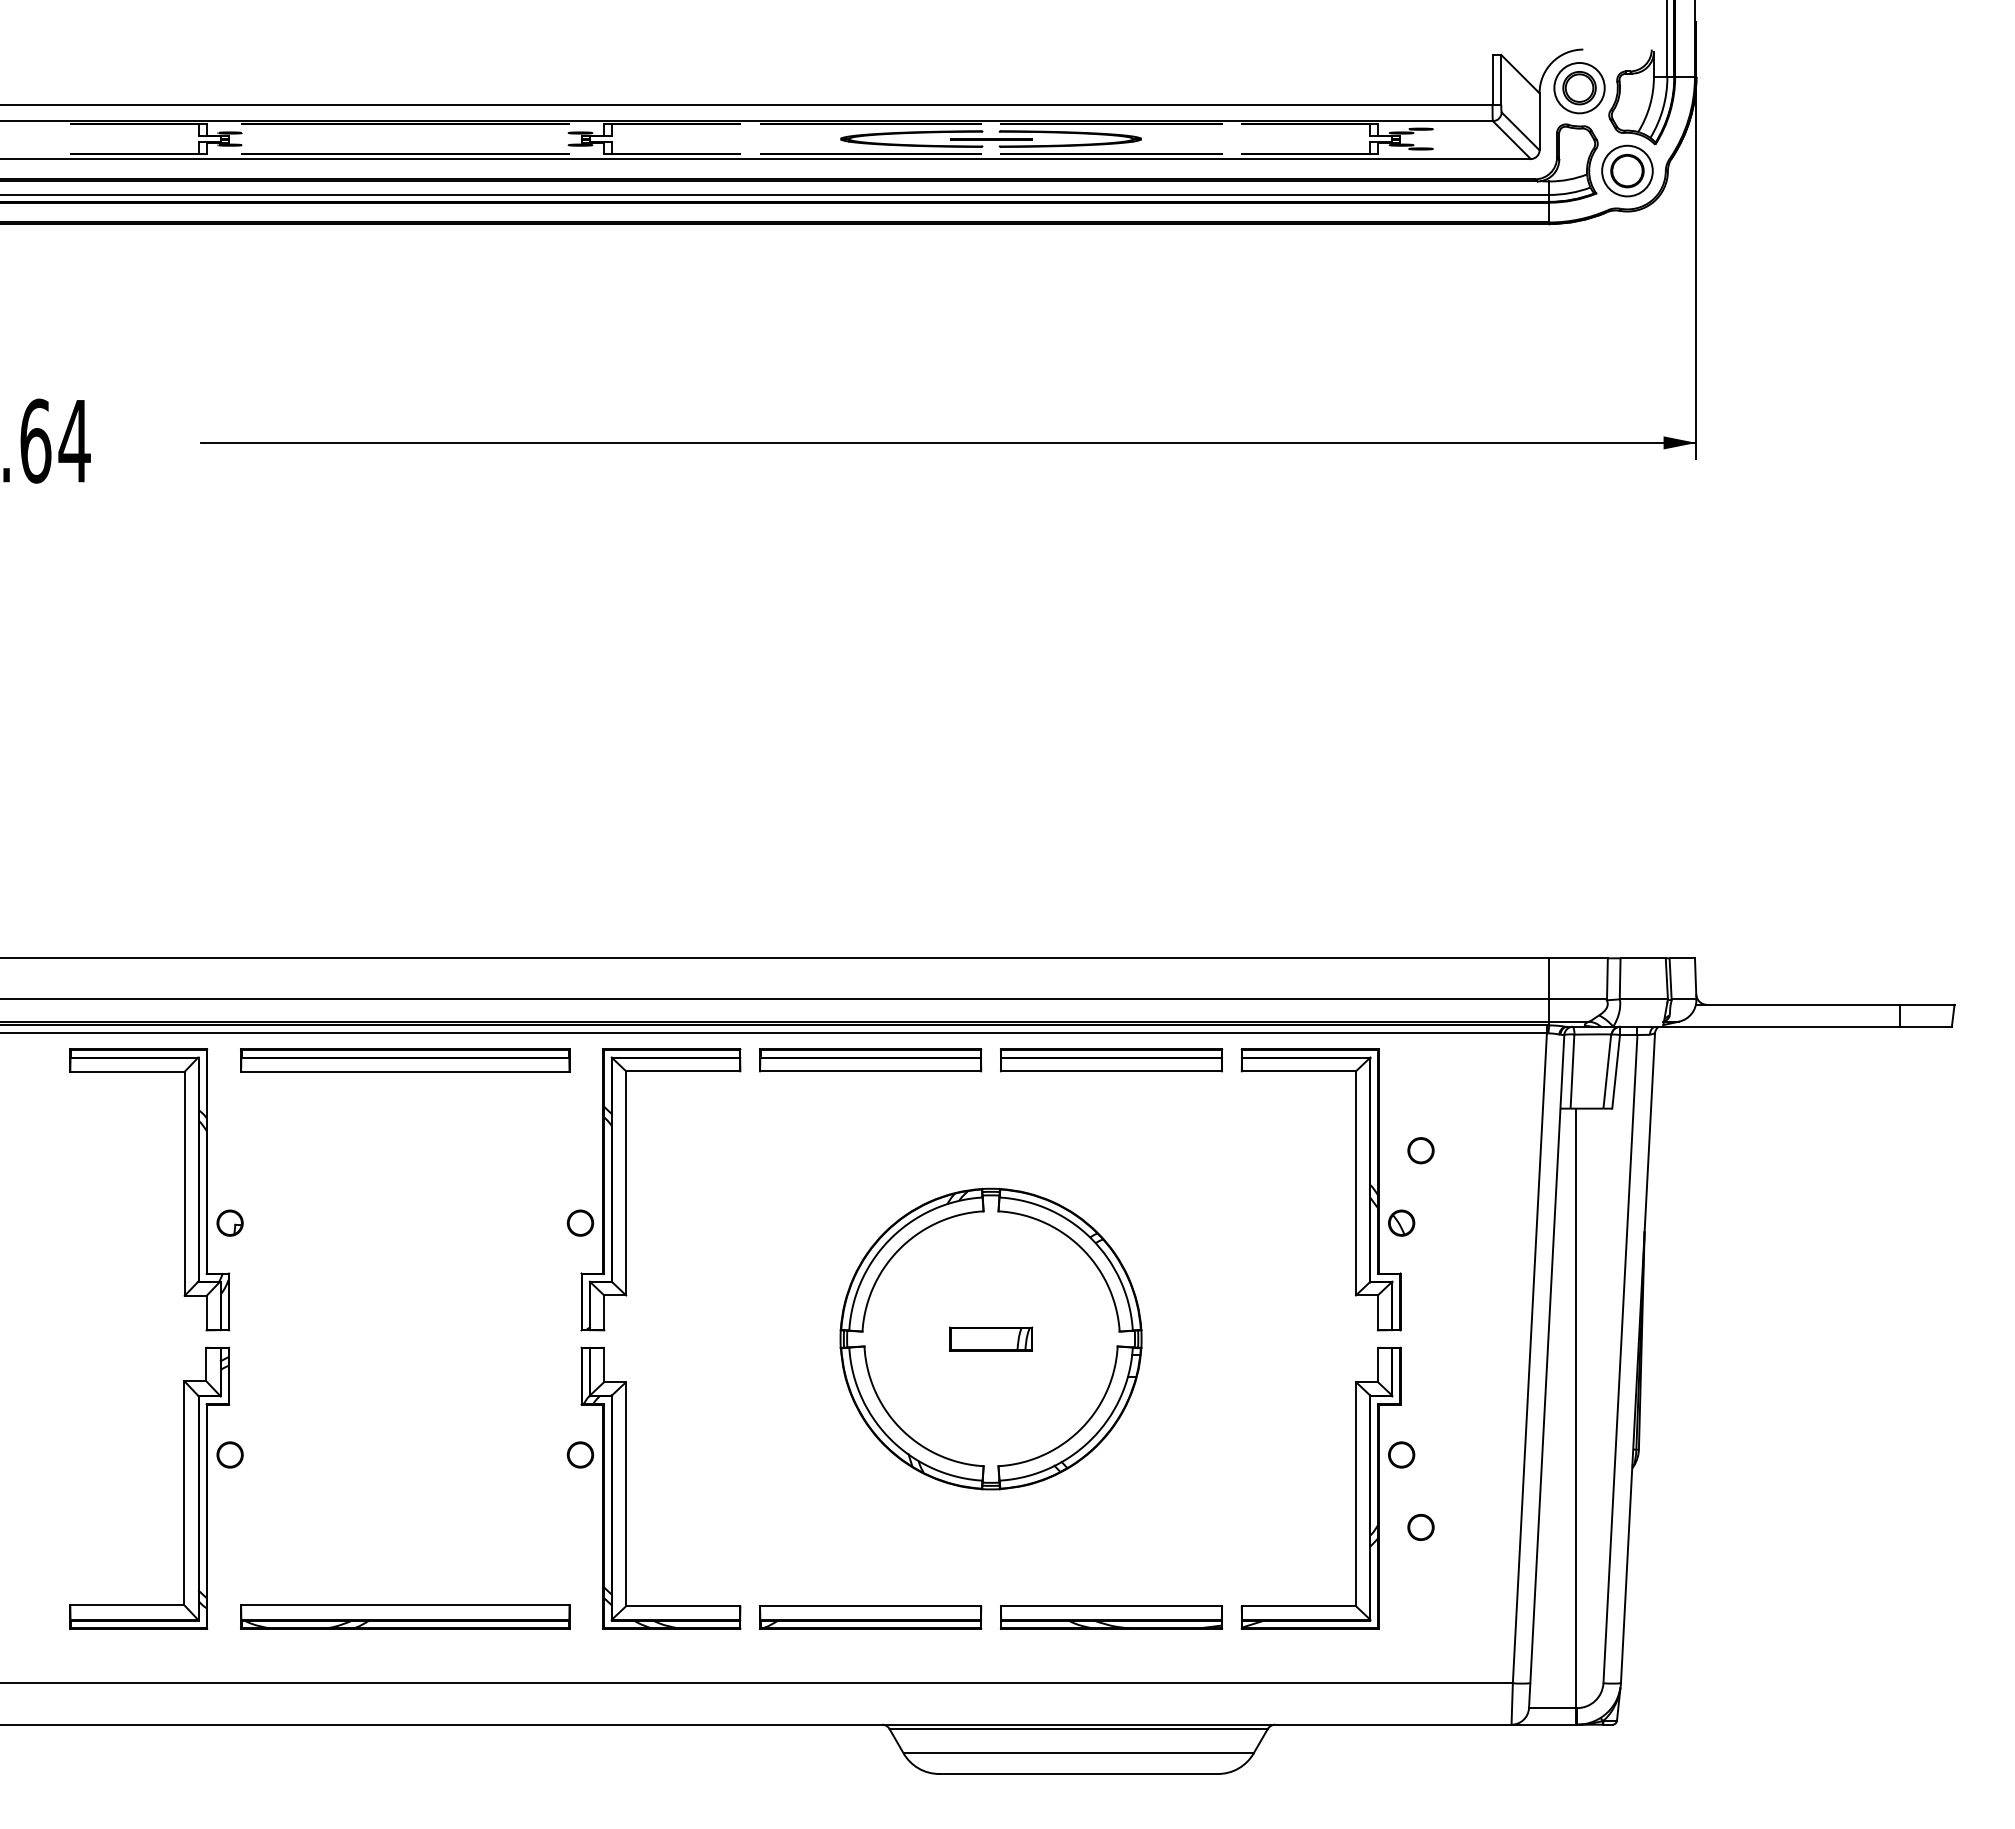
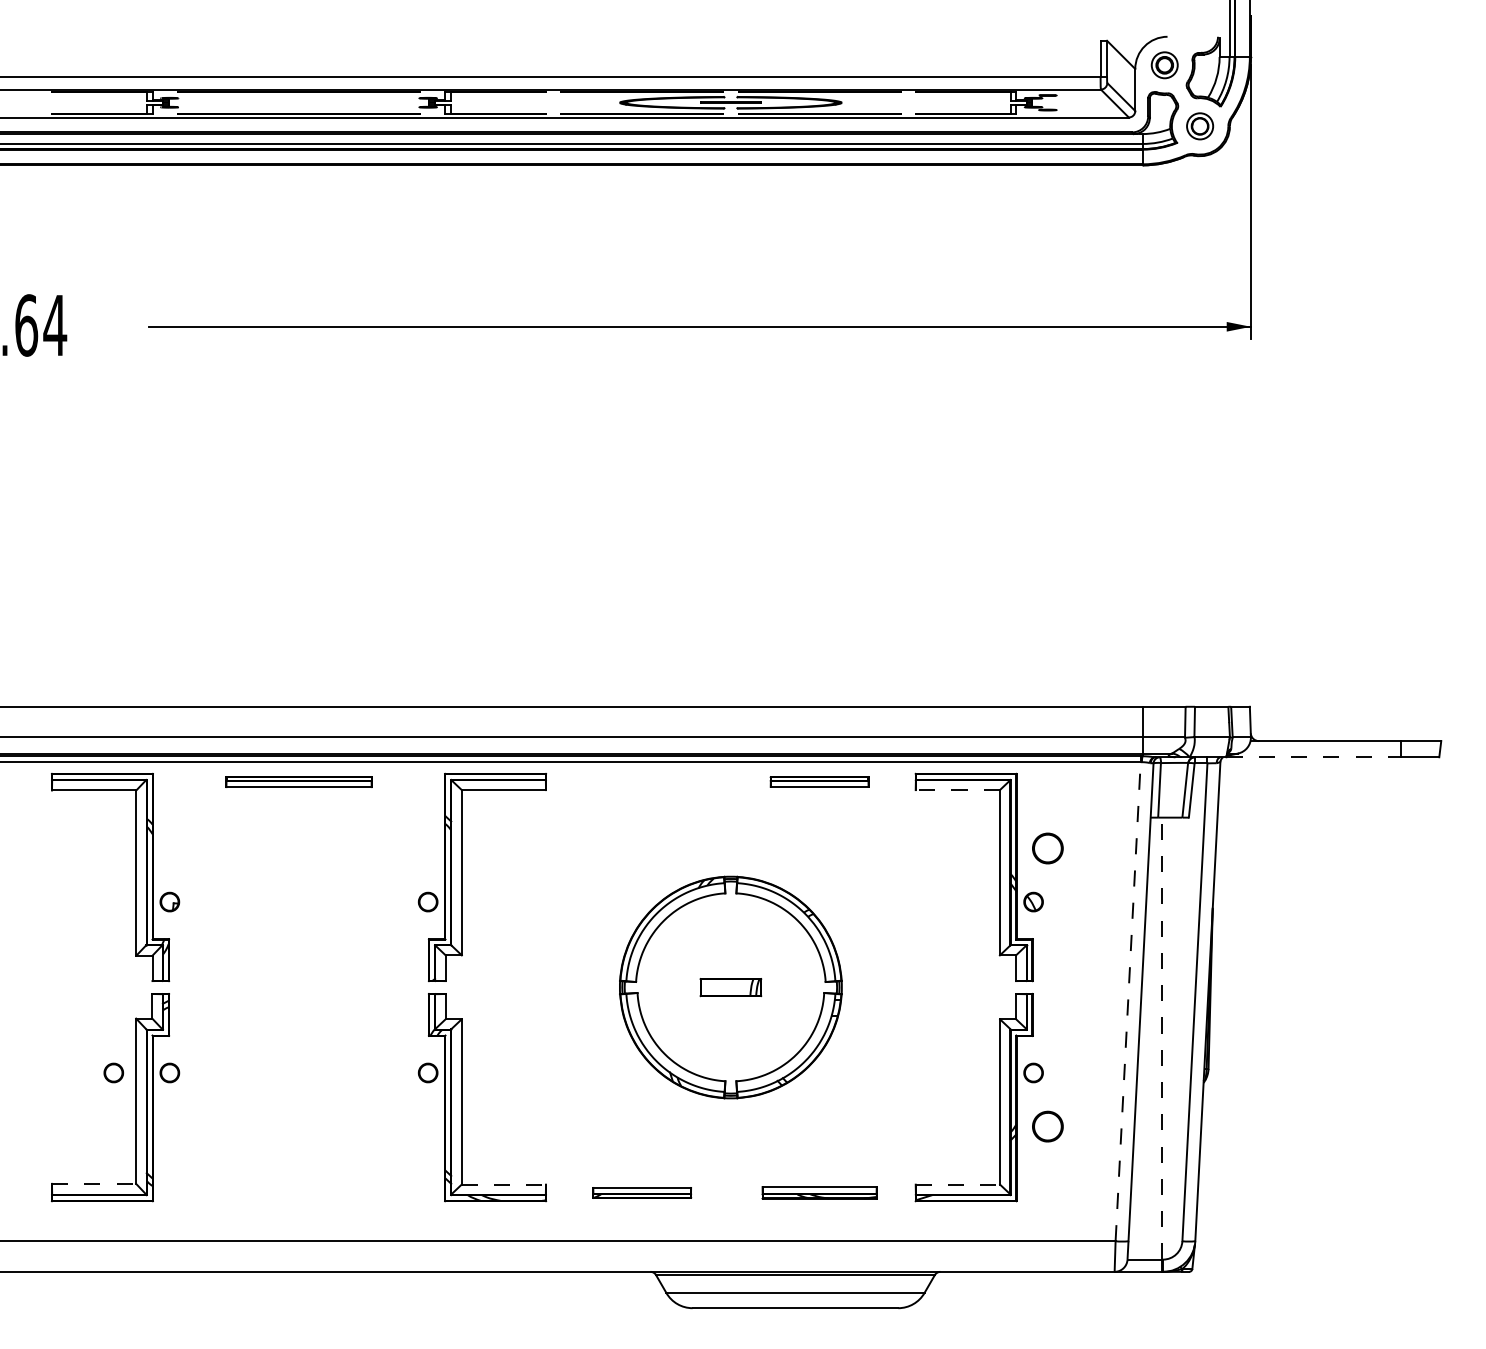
part: (1579, 88) -> (1164, 65), size x0.7
part: (1627, 170) -> (1200, 125), size x0.7
line: (1781, 1026) -> (1313, 757), solid -> dashed
part: (405, 1060) -> (299, 782), size x0.6
part: (870, 1060) -> (641, 782), removed
part: (1111, 1060) -> (819, 782), size x0.6
line: (1298, 1071) -> (957, 790), solid -> dashed
part: (1420, 1150) -> (1047, 848), size x1.6
line: (1529, 1357) -> (1127, 1001), solid -> dashed
line: (1575, 1408) -> (1161, 1038), solid -> dashed
part: (153, 1454) -> (113, 1072), added
part: (1420, 1526) -> (1047, 1125), size x1.6
line: (127, 1605) -> (94, 1183), solid -> dashed
line: (683, 1606) -> (504, 1184), solid -> dashed
line: (1299, 1606) -> (958, 1184), solid -> dashed
part: (405, 1616) -> (299, 1192), removed
part: (870, 1617) -> (641, 1192), size x0.6
part: (1111, 1617) -> (819, 1192), size x0.7

